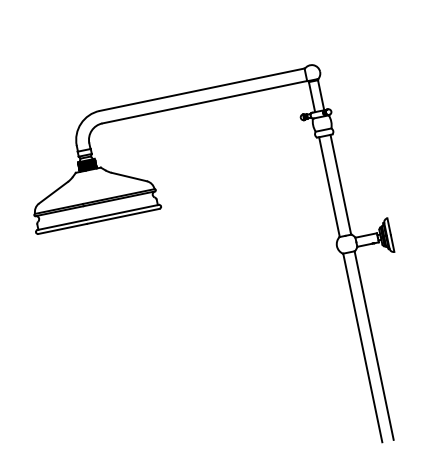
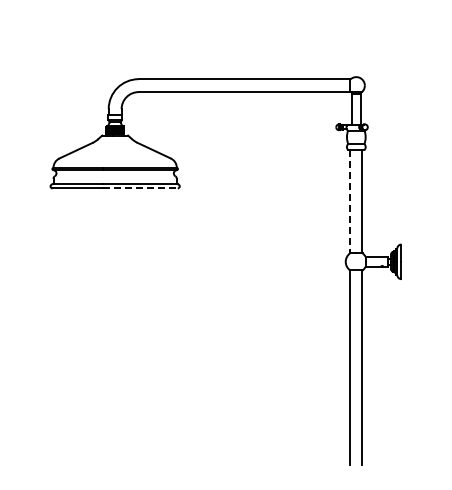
line: (329, 186) -> (350, 201), solid -> dashed
line: (123, 216) -> (140, 188), solid -> dashed

